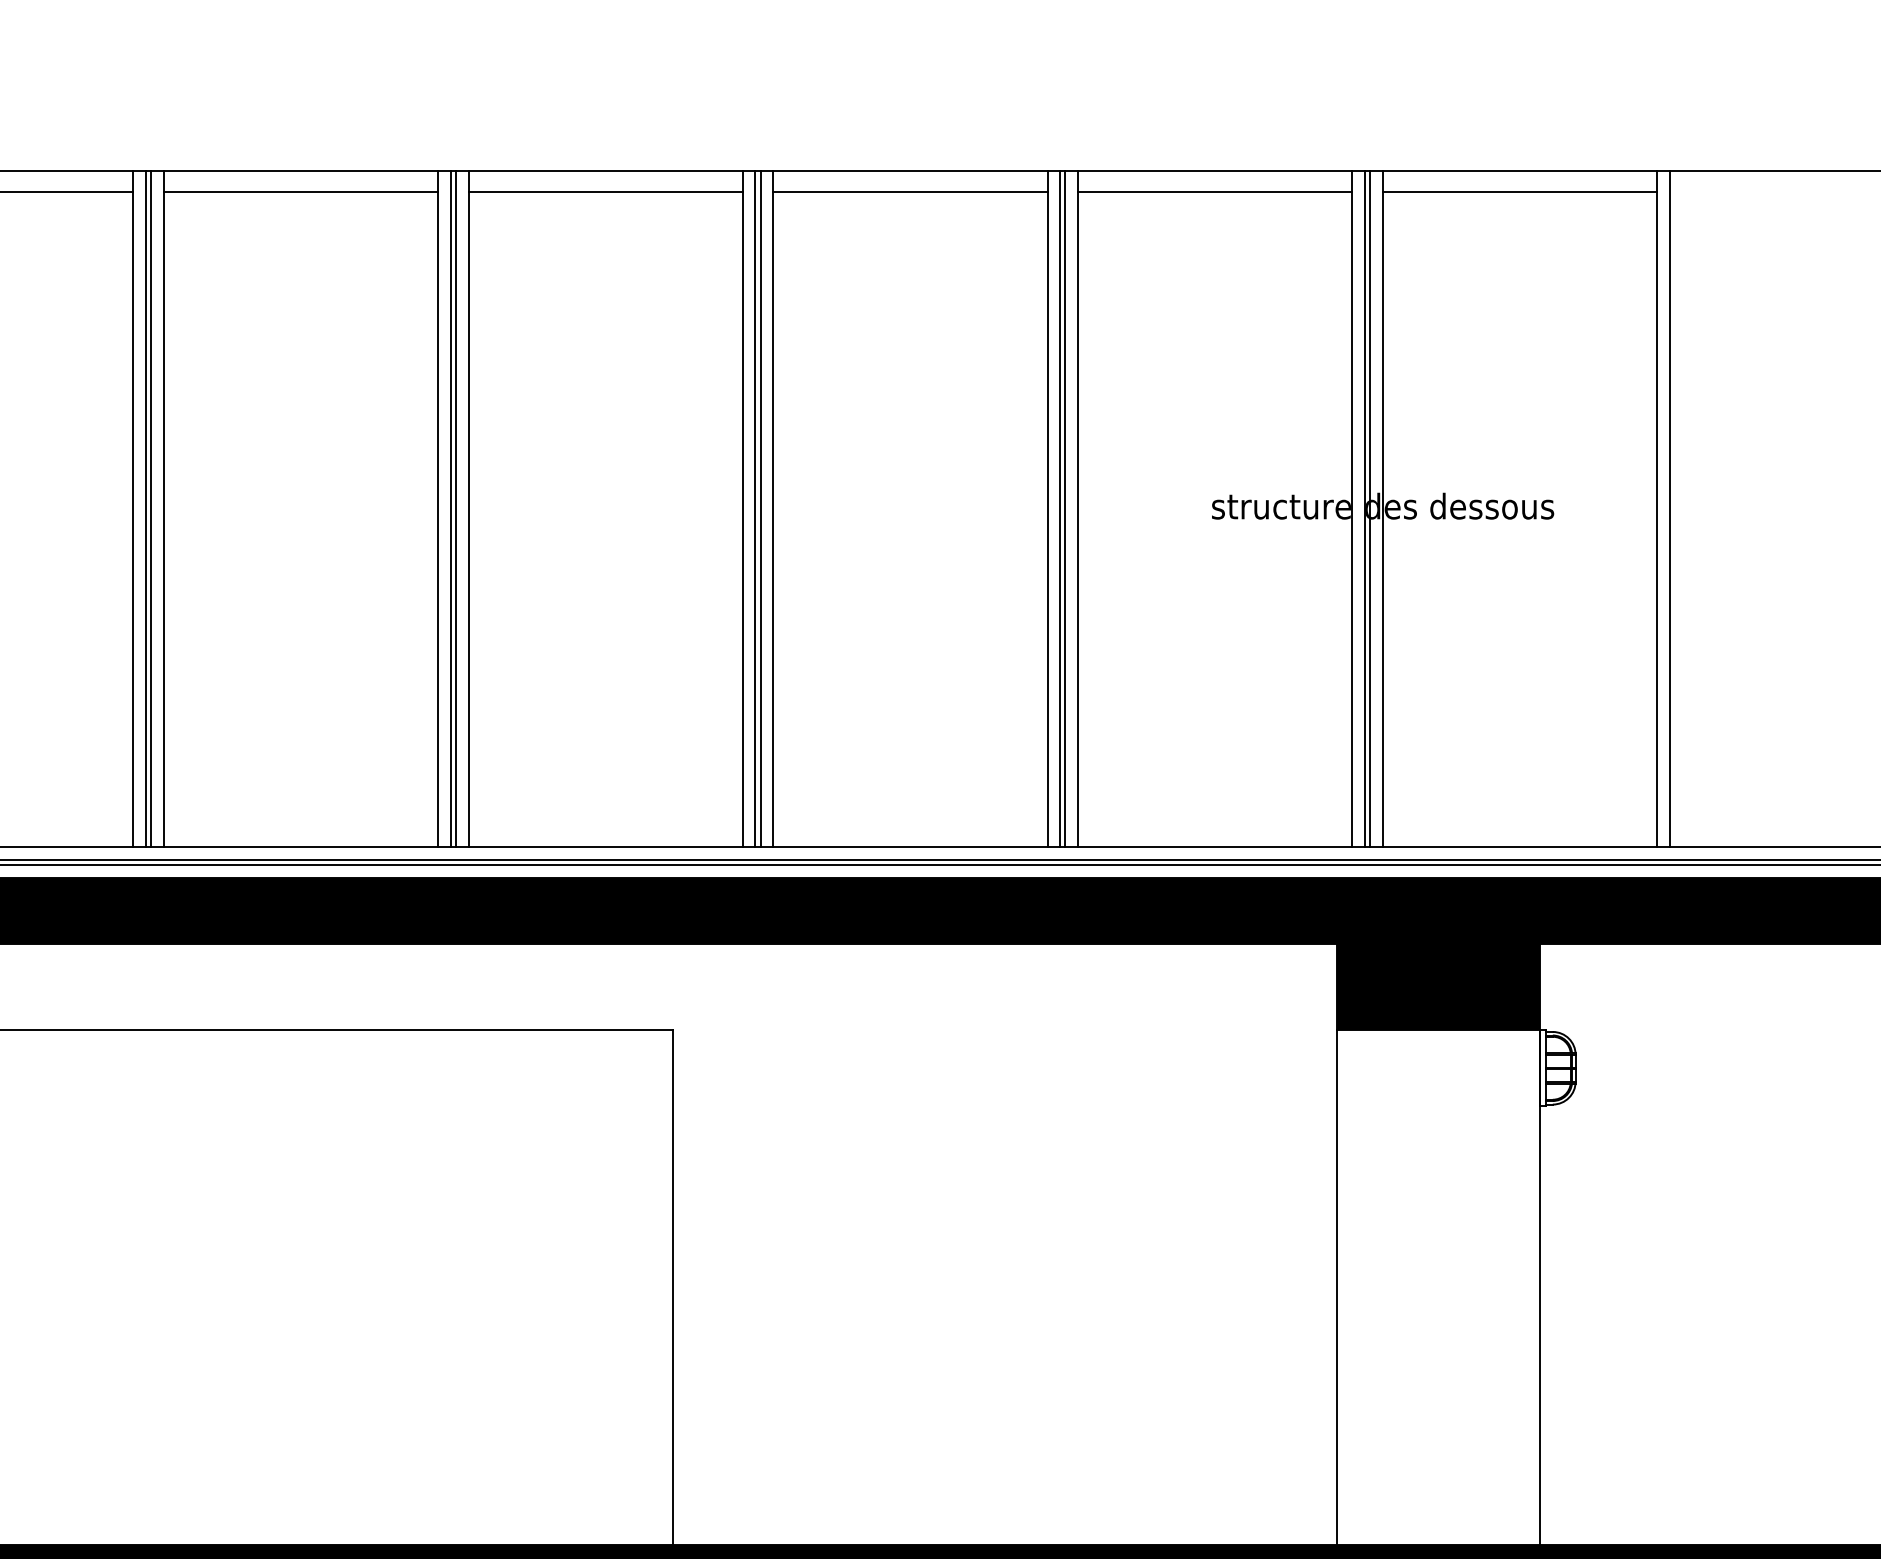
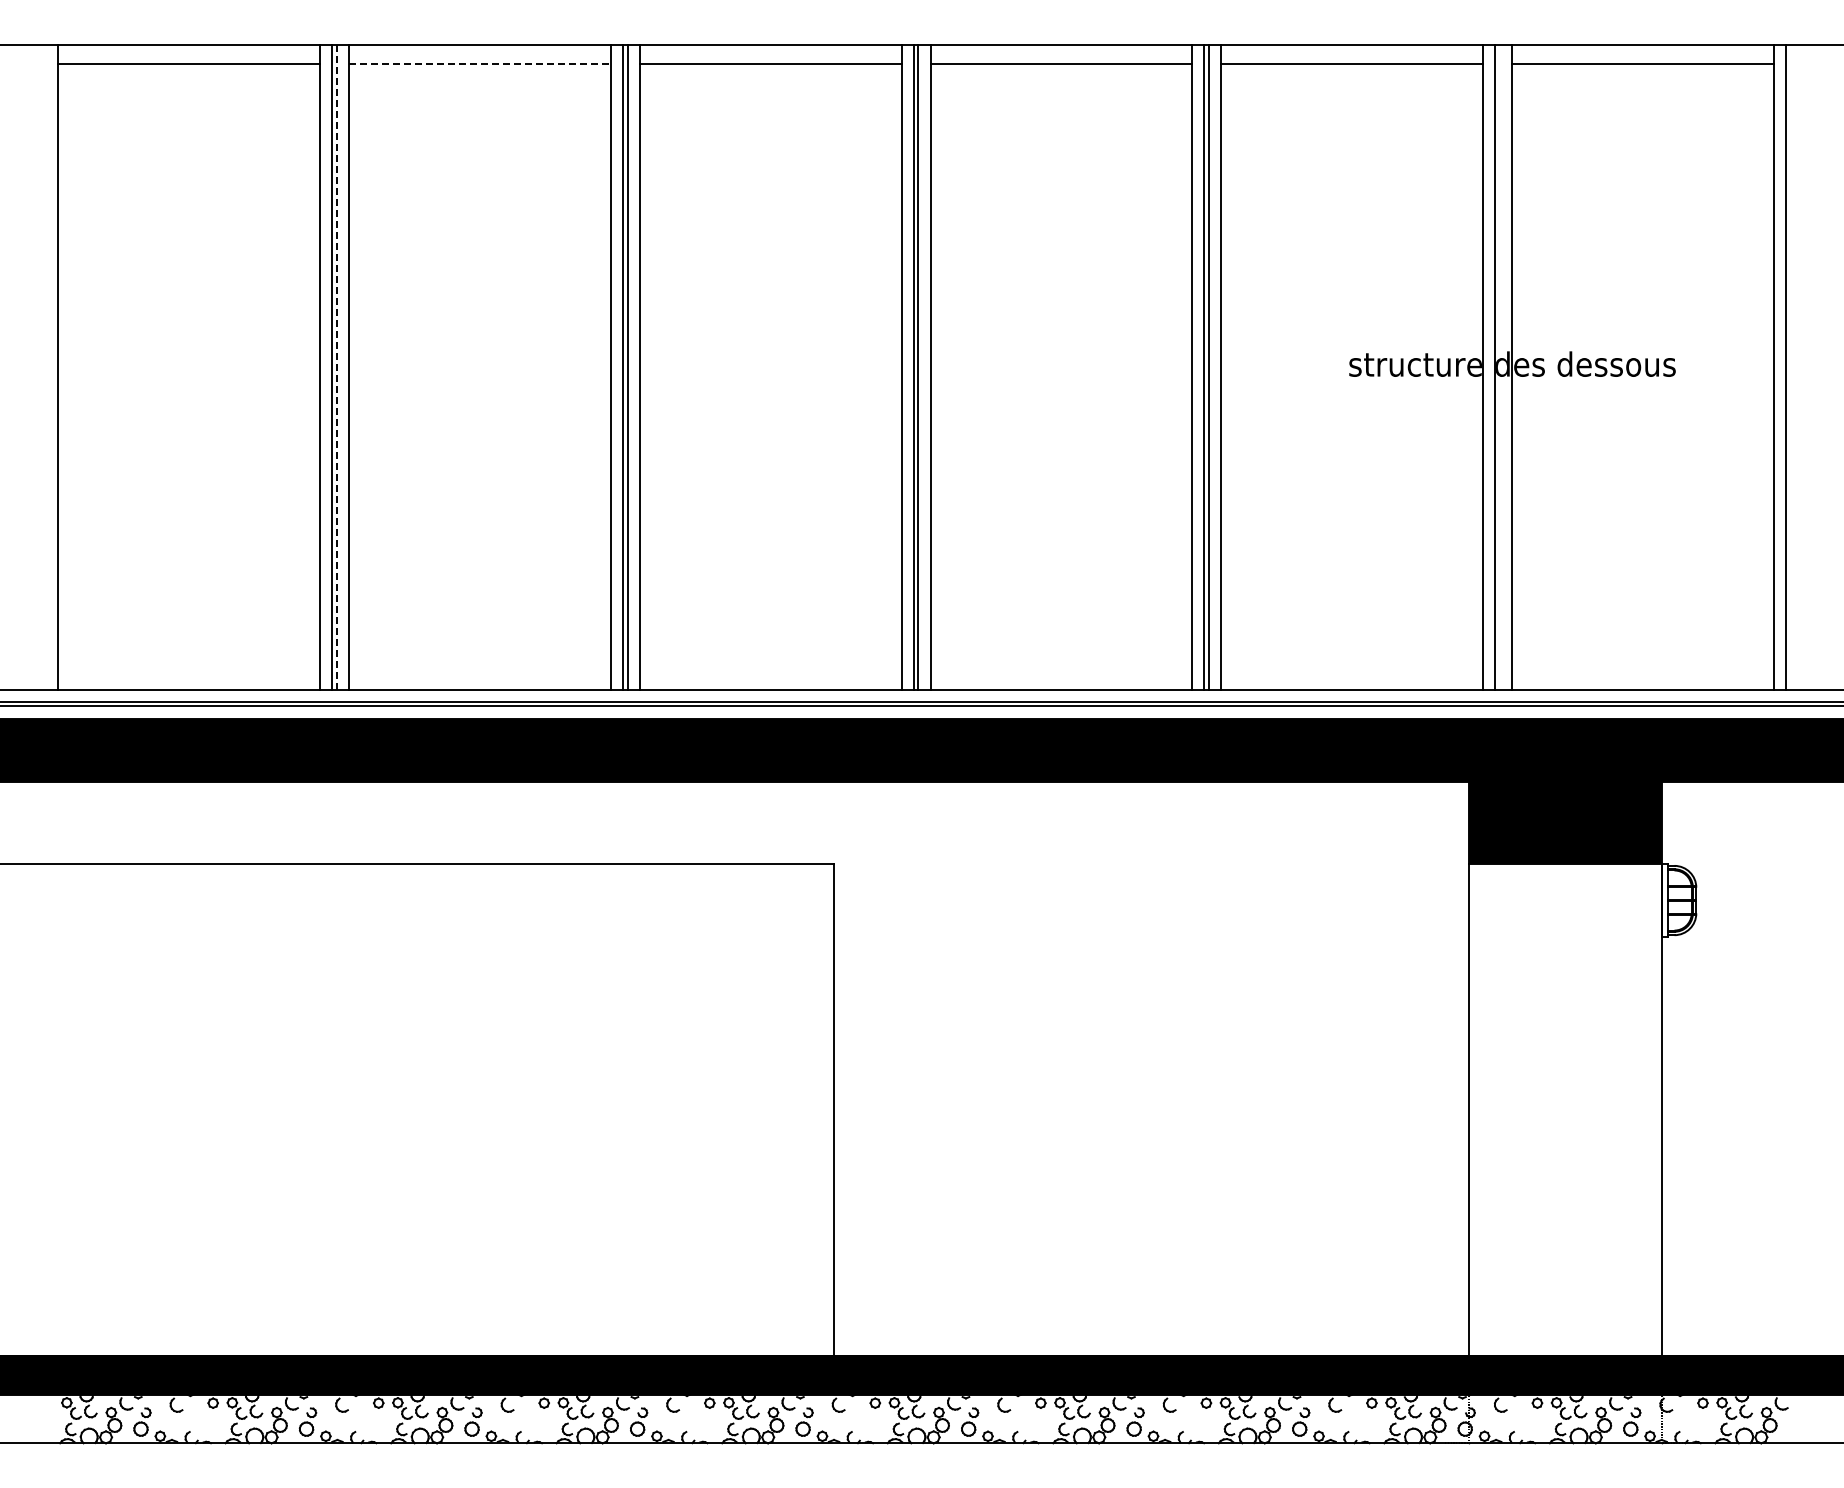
line: (300, 192) -> (479, 64), solid -> dashed
line: (1370, 508) -> (1500, 366), removed
line: (150, 509) -> (336, 367), solid -> dashed

